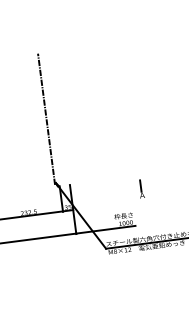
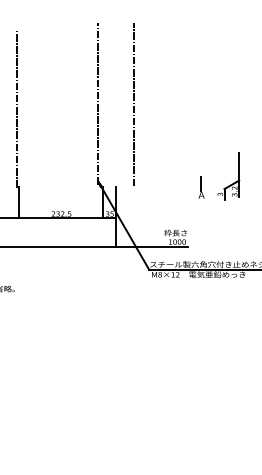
line: (75, 116) -> (133, 104), added
part: (165, 168) -> (233, 182), added
part: (141, 189) -> (201, 187), moved

